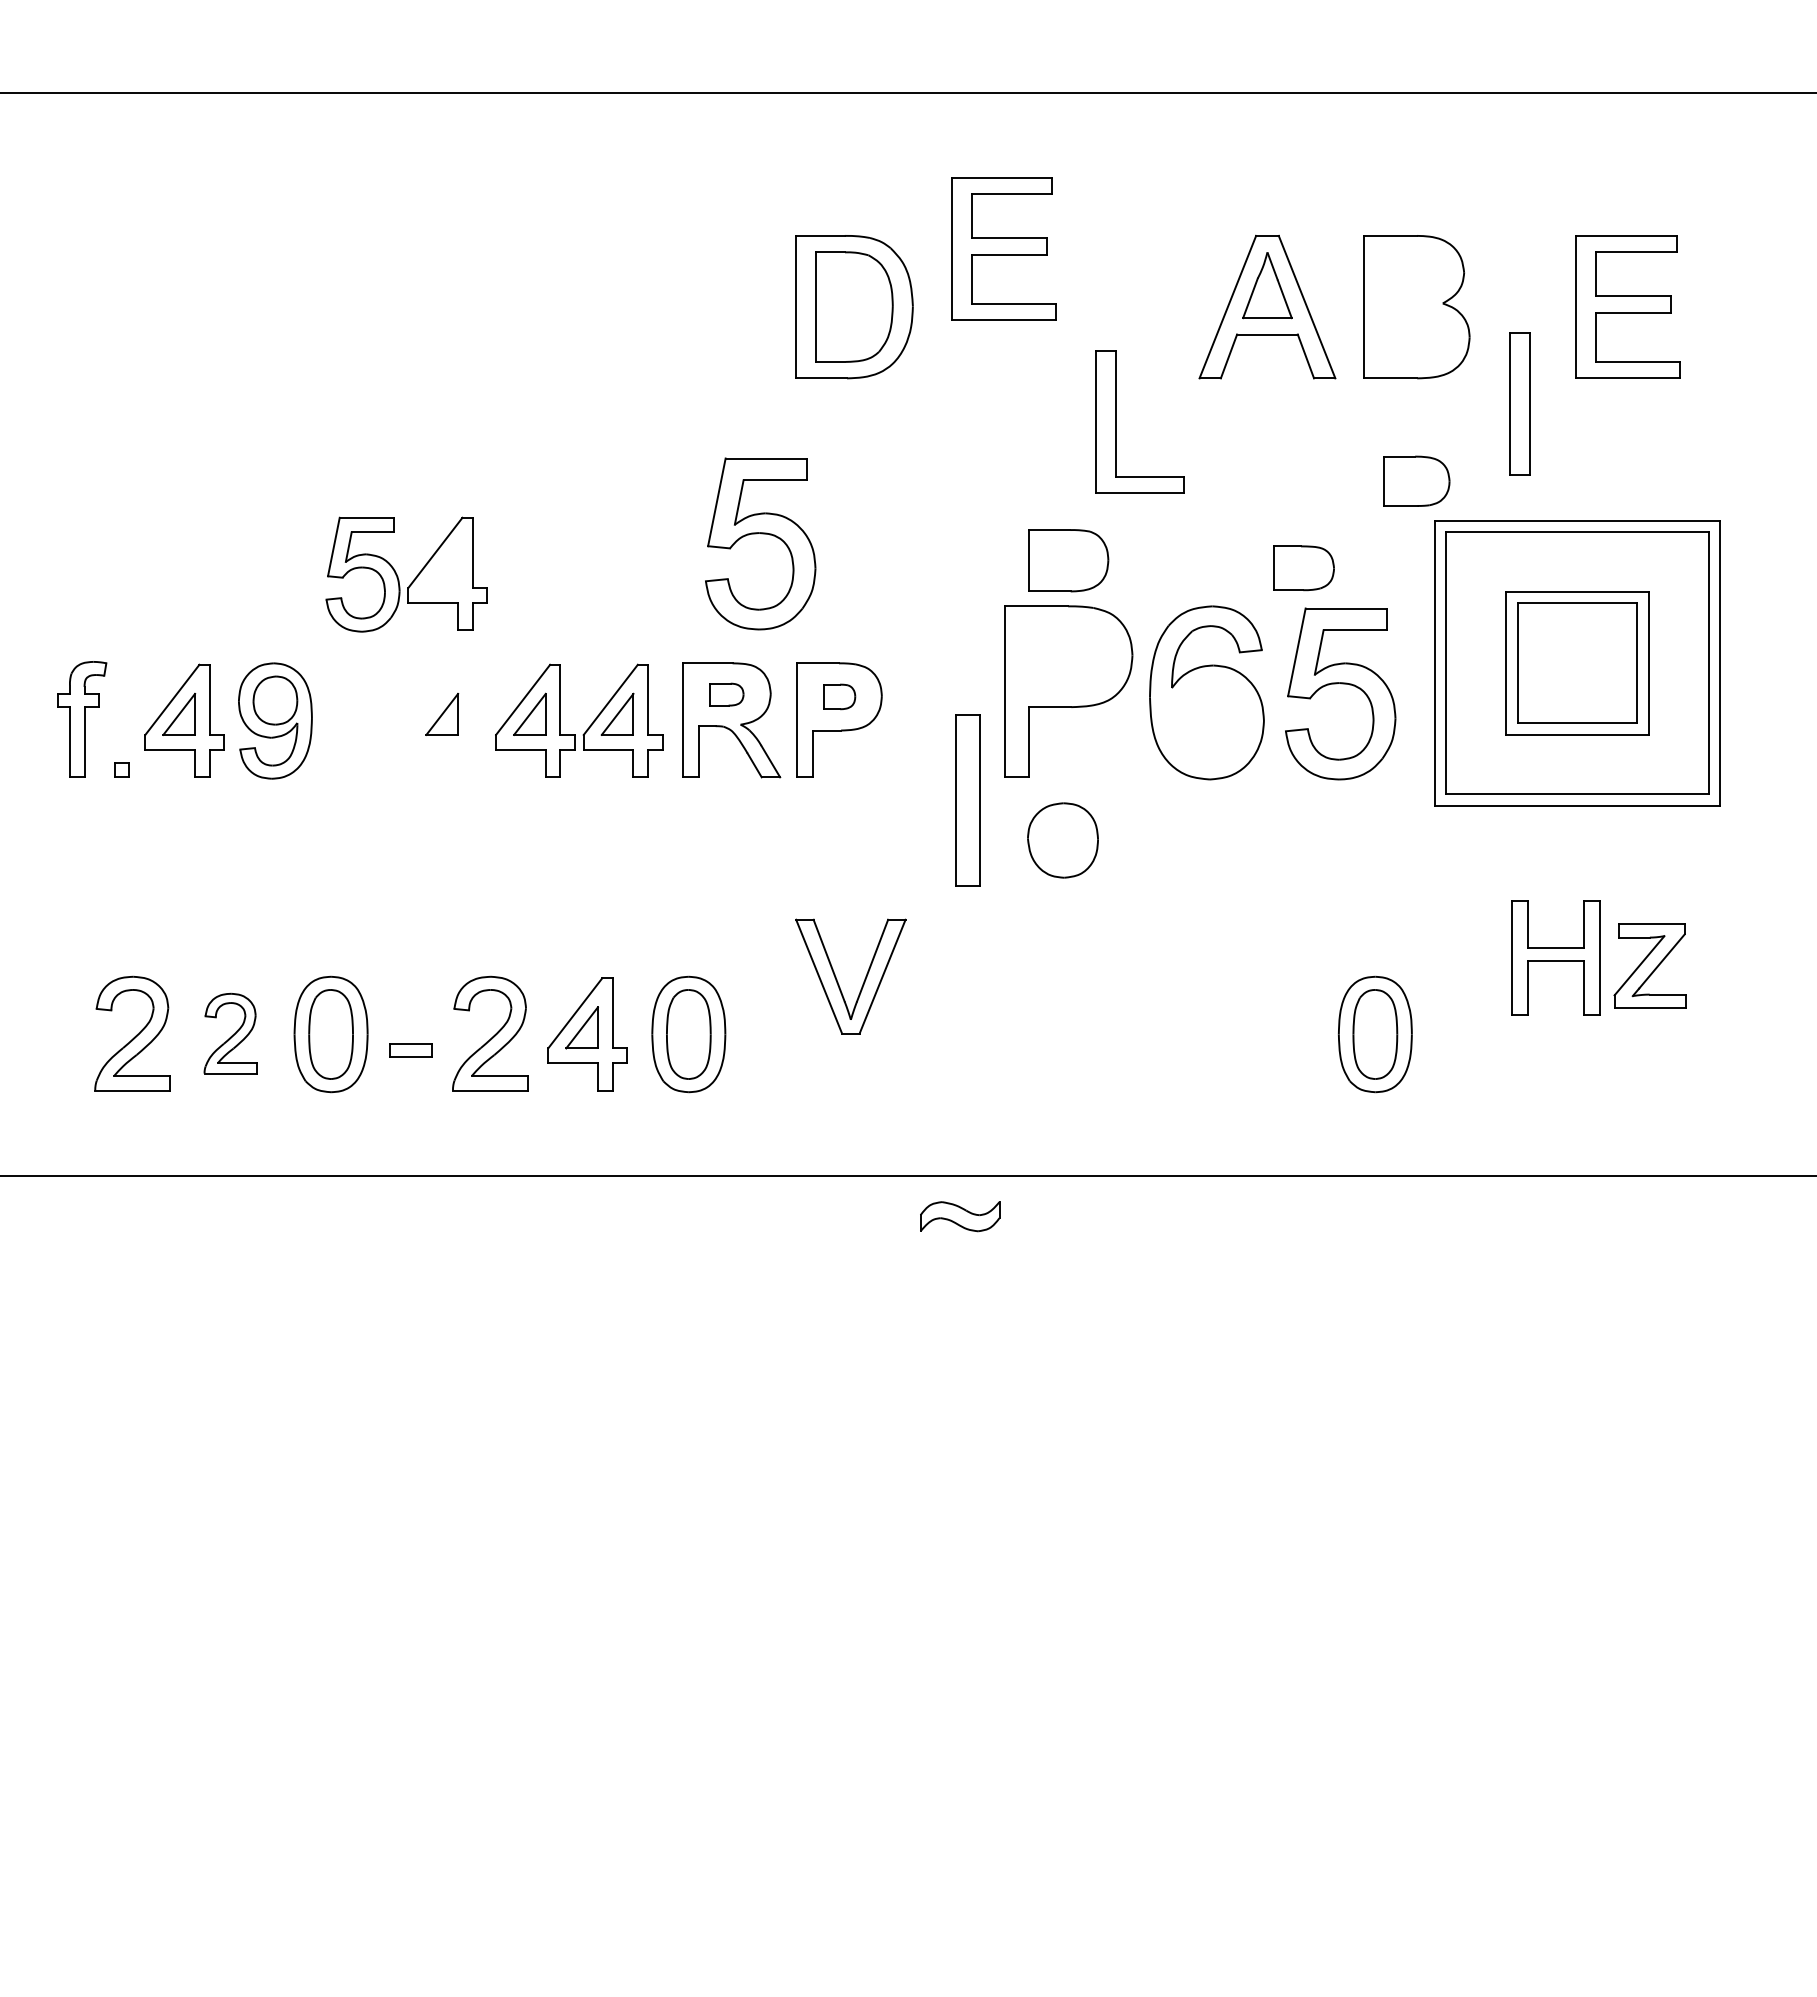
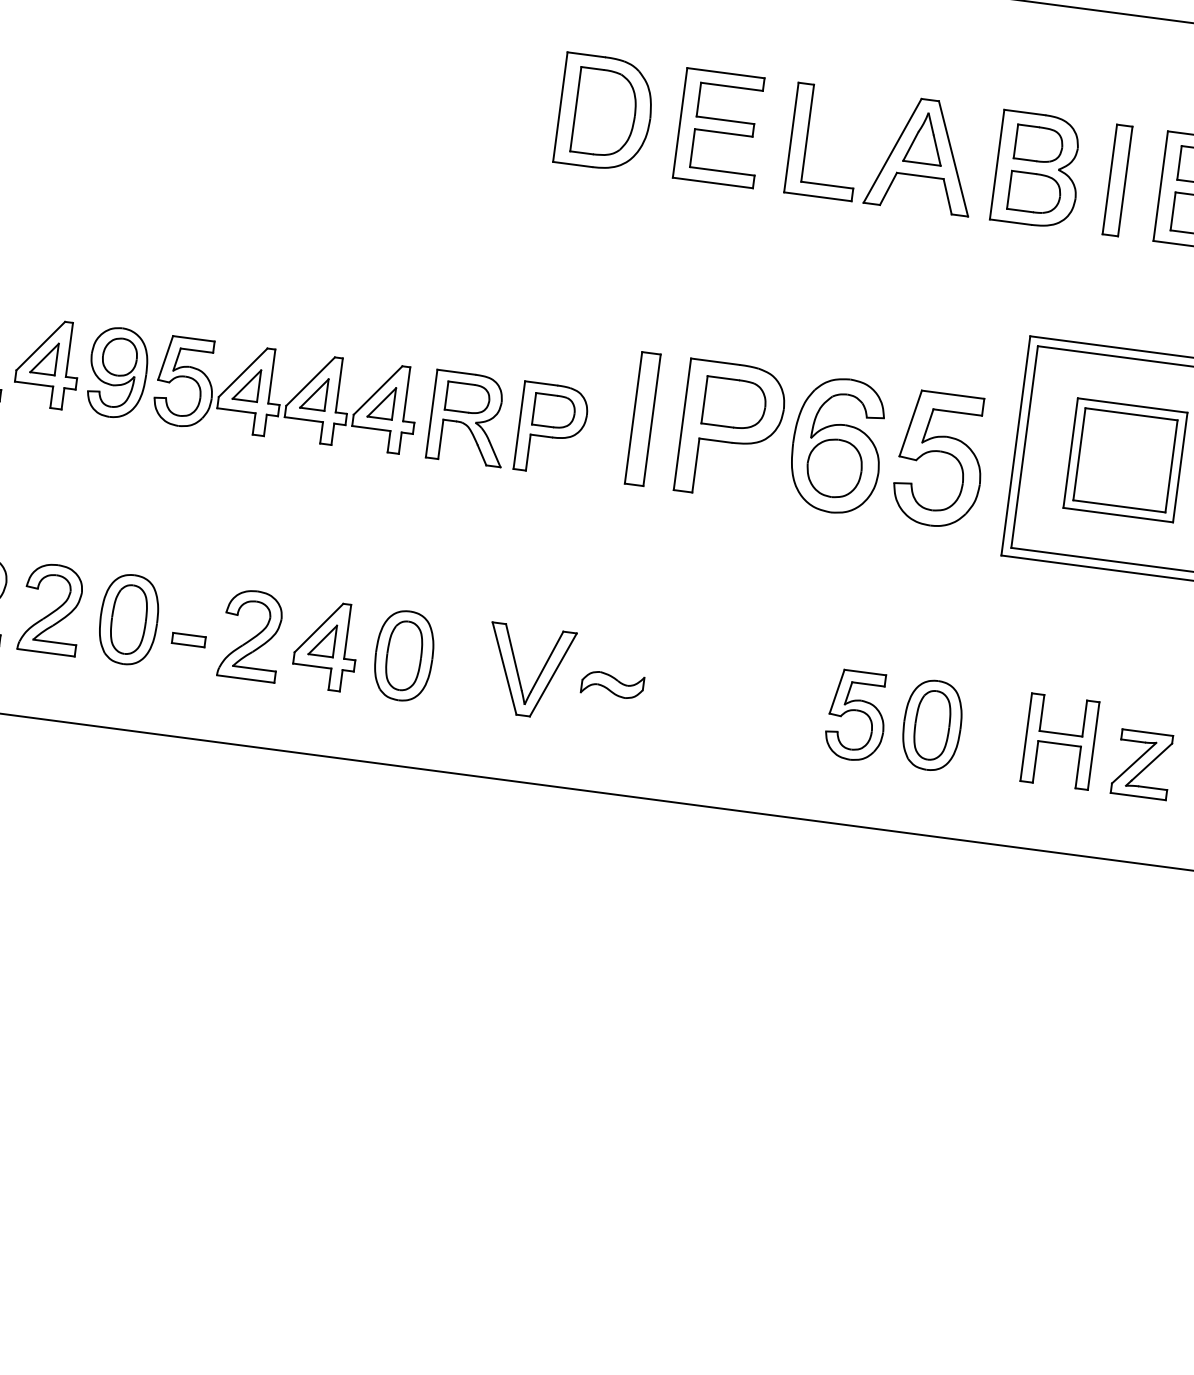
part: (1003, 248) -> (720, 127), moved
part: (1519, 403) -> (1117, 179), moved
part: (1116, 421) -> (806, 139), moved
part: (1416, 480) -> (1034, 192), moved
part: (761, 534) -> (510, 278), removed
part: (1068, 560) -> (734, 403), moved
part: (1303, 568) -> (1038, 144), moved
part: (398, 576) -> (212, 387), moved
part: (726, 694) -> (467, 398), size x1.67
part: (839, 696) -> (554, 411), size x1.67
part: (967, 800) -> (642, 418), moved
part: (1062, 840) -> (834, 468), moved
part: (1555, 957) -> (1059, 741), moved
part: (1649, 965) -> (1141, 763), moved
part: (837, 979) -> (518, 672), moved
part: (1279, 1029) -> (859, 711), added
part: (230, 1033) -> (51, 608), size x1.43
part: (960, 1216) -> (613, 684), moved

